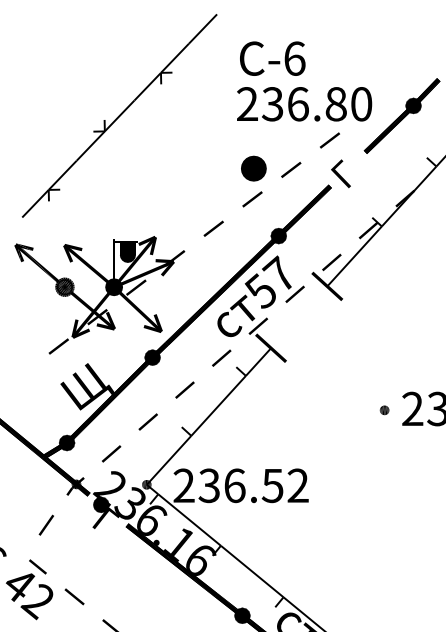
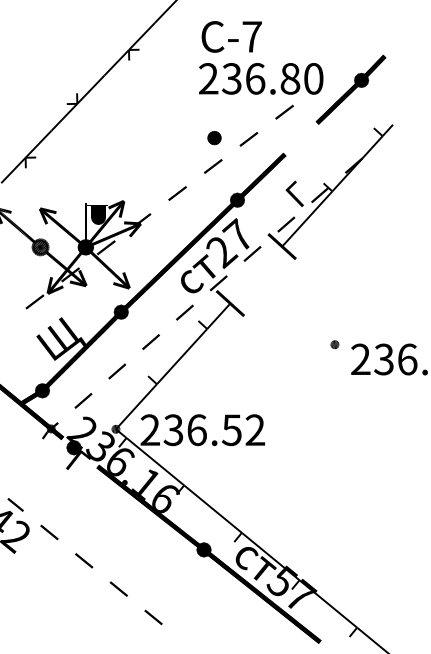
text: (295, 58) -> (252, 36), -6 -> -7
part: (253, 167) -> (214, 137), size x0.6
text: (340, 173) -> (294, 193), moved
text: (262, 291) -> (222, 251), 57 -> 27
part: (384, 410) -> (334, 344), moved
line: (46, 525) -> (23, 466), removed

